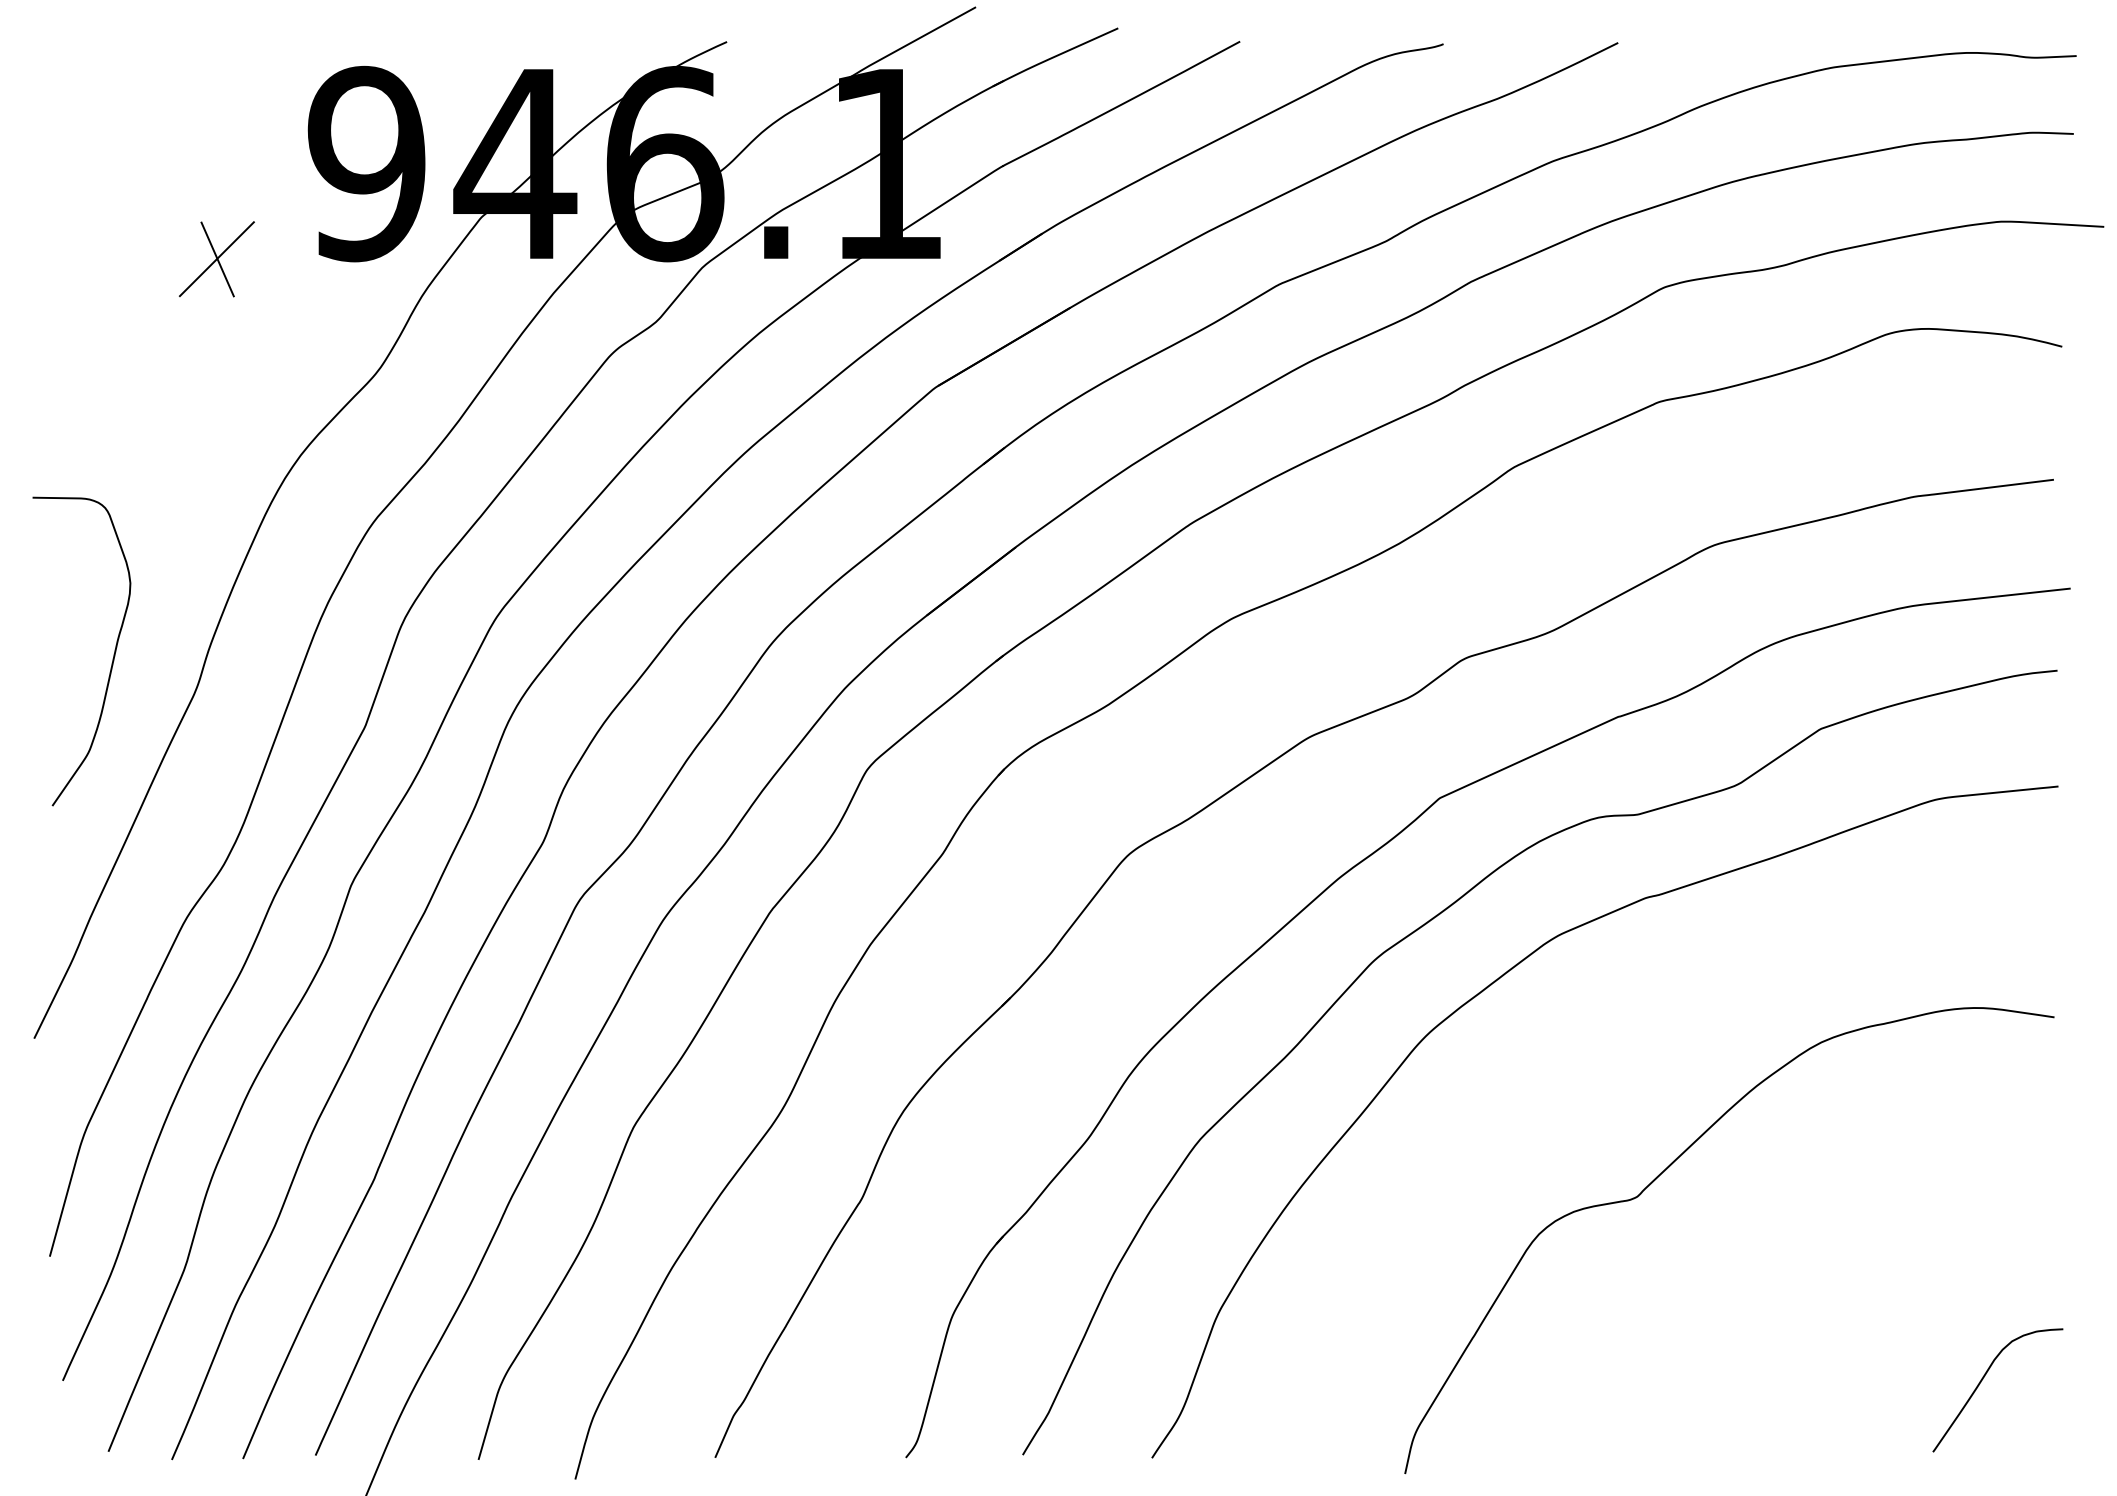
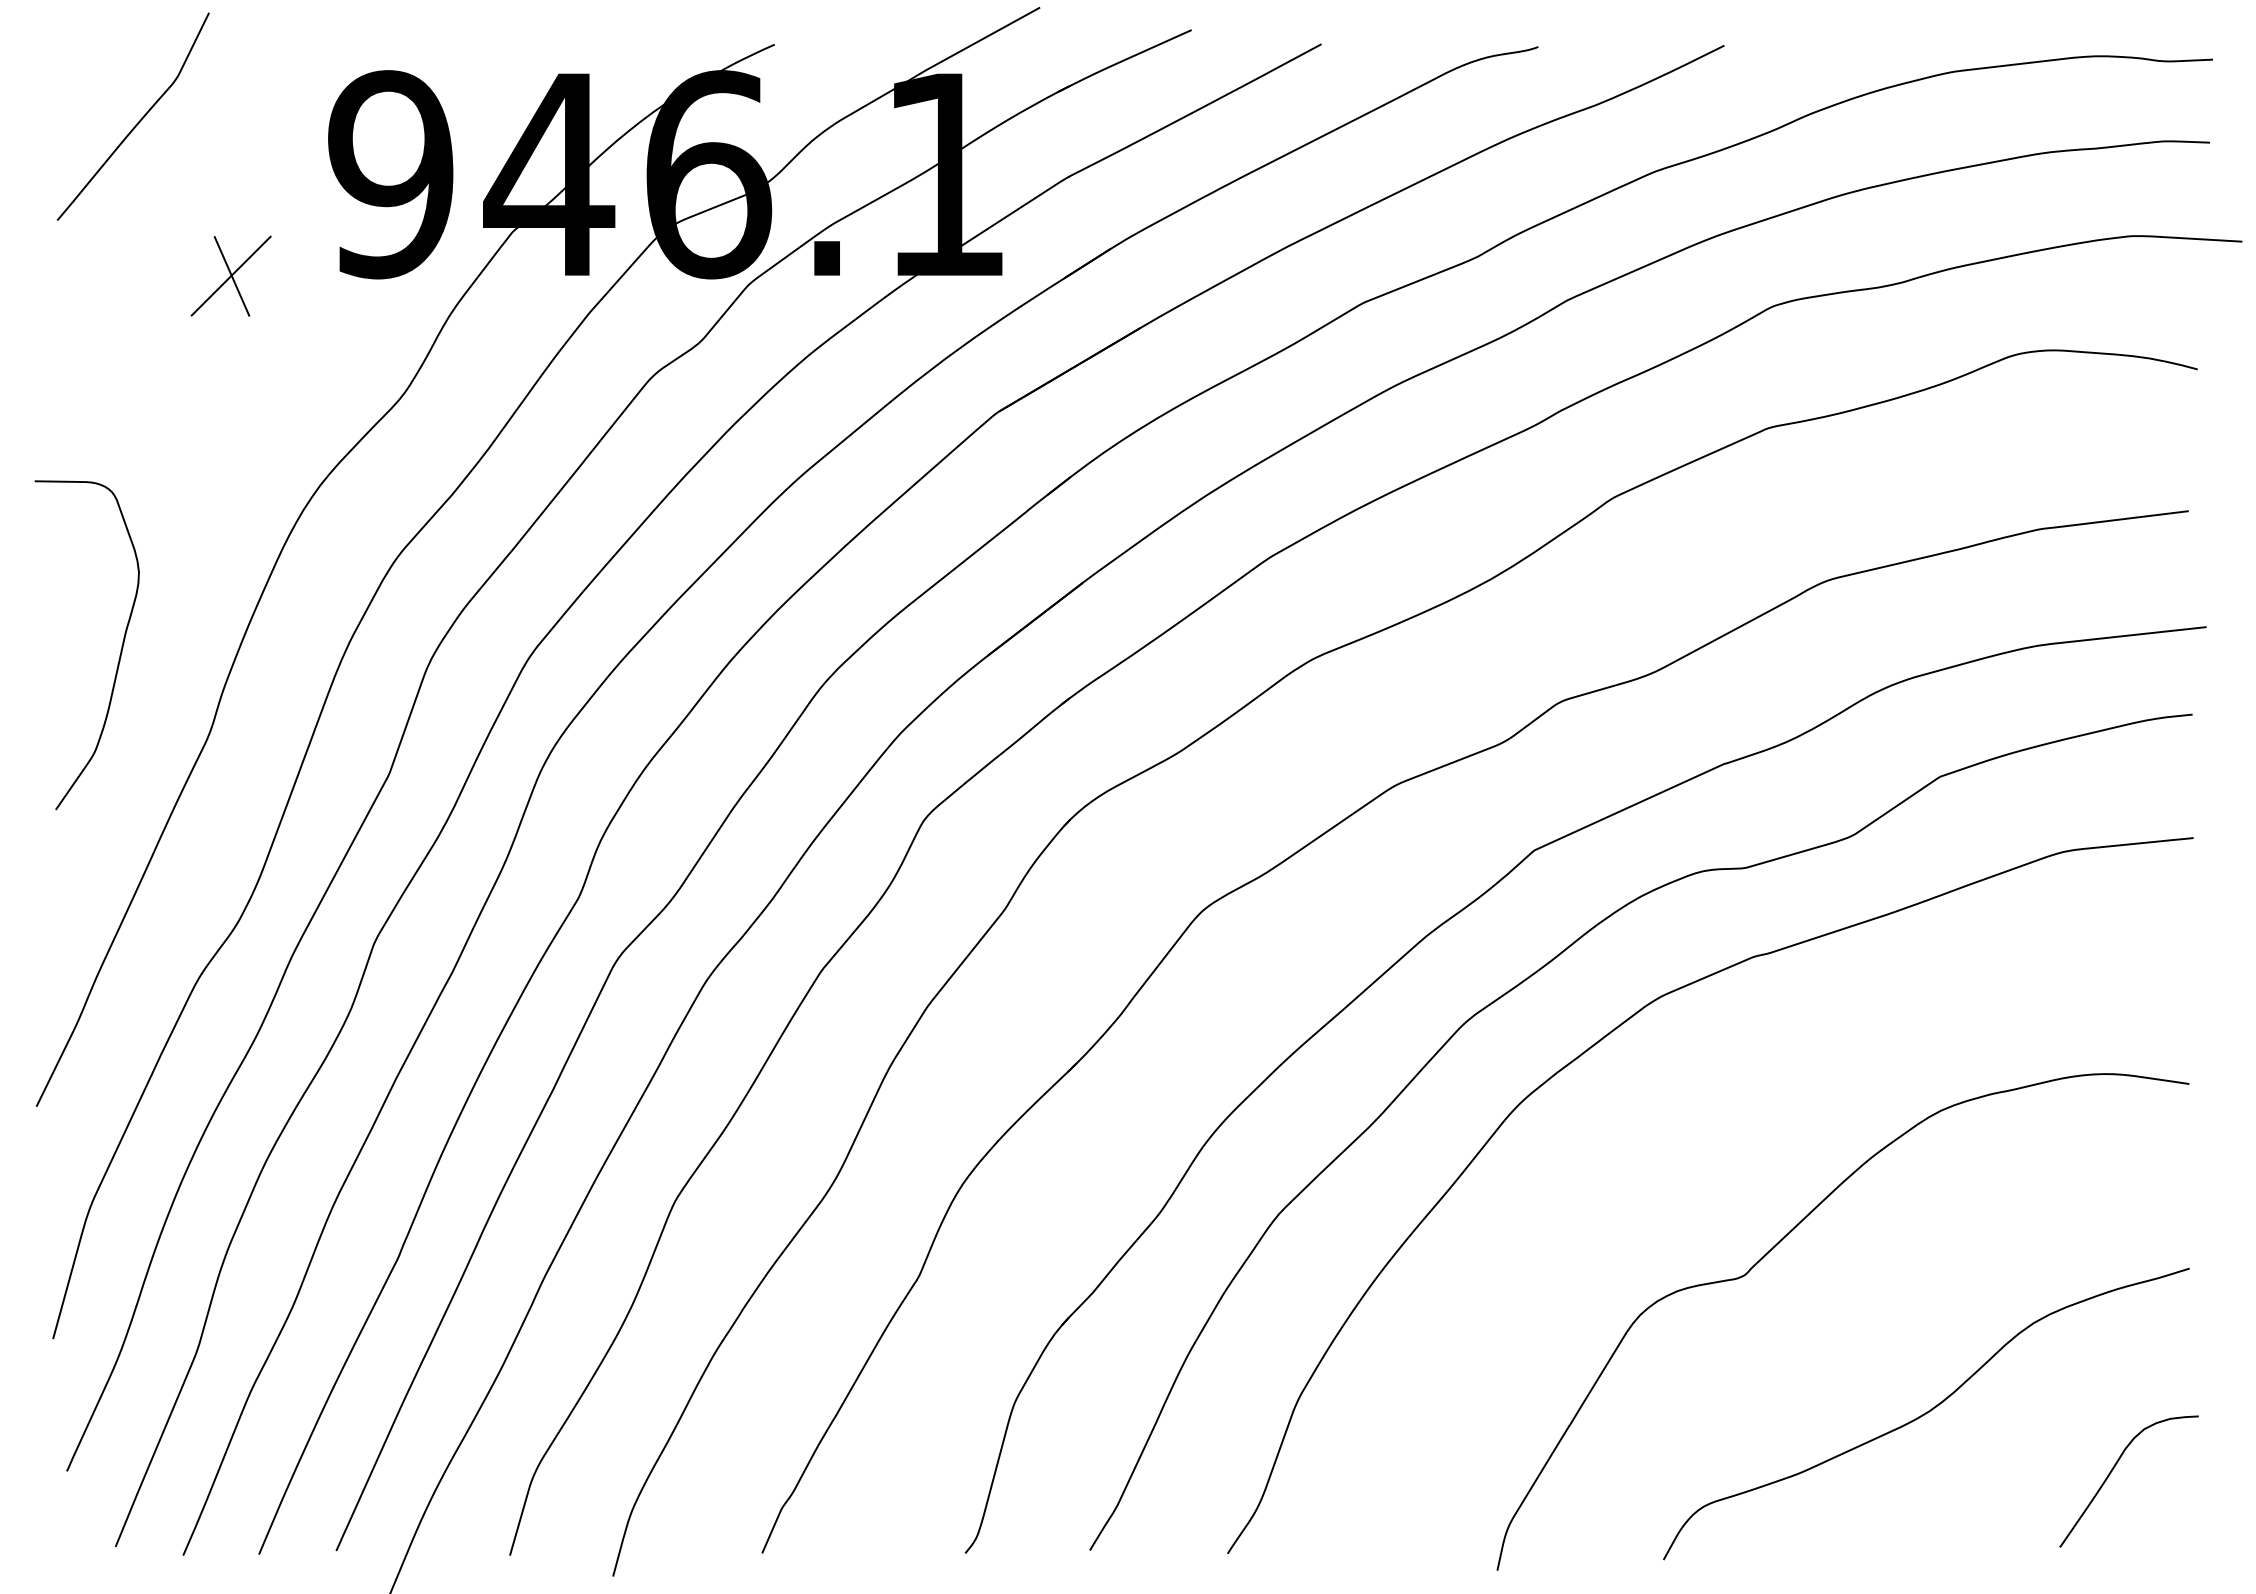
curve: (129, 114) -> (138, 121), added
curve: (113, 656) -> (120, 650), moved
curve: (1807, 1326) -> (1926, 1413), added

